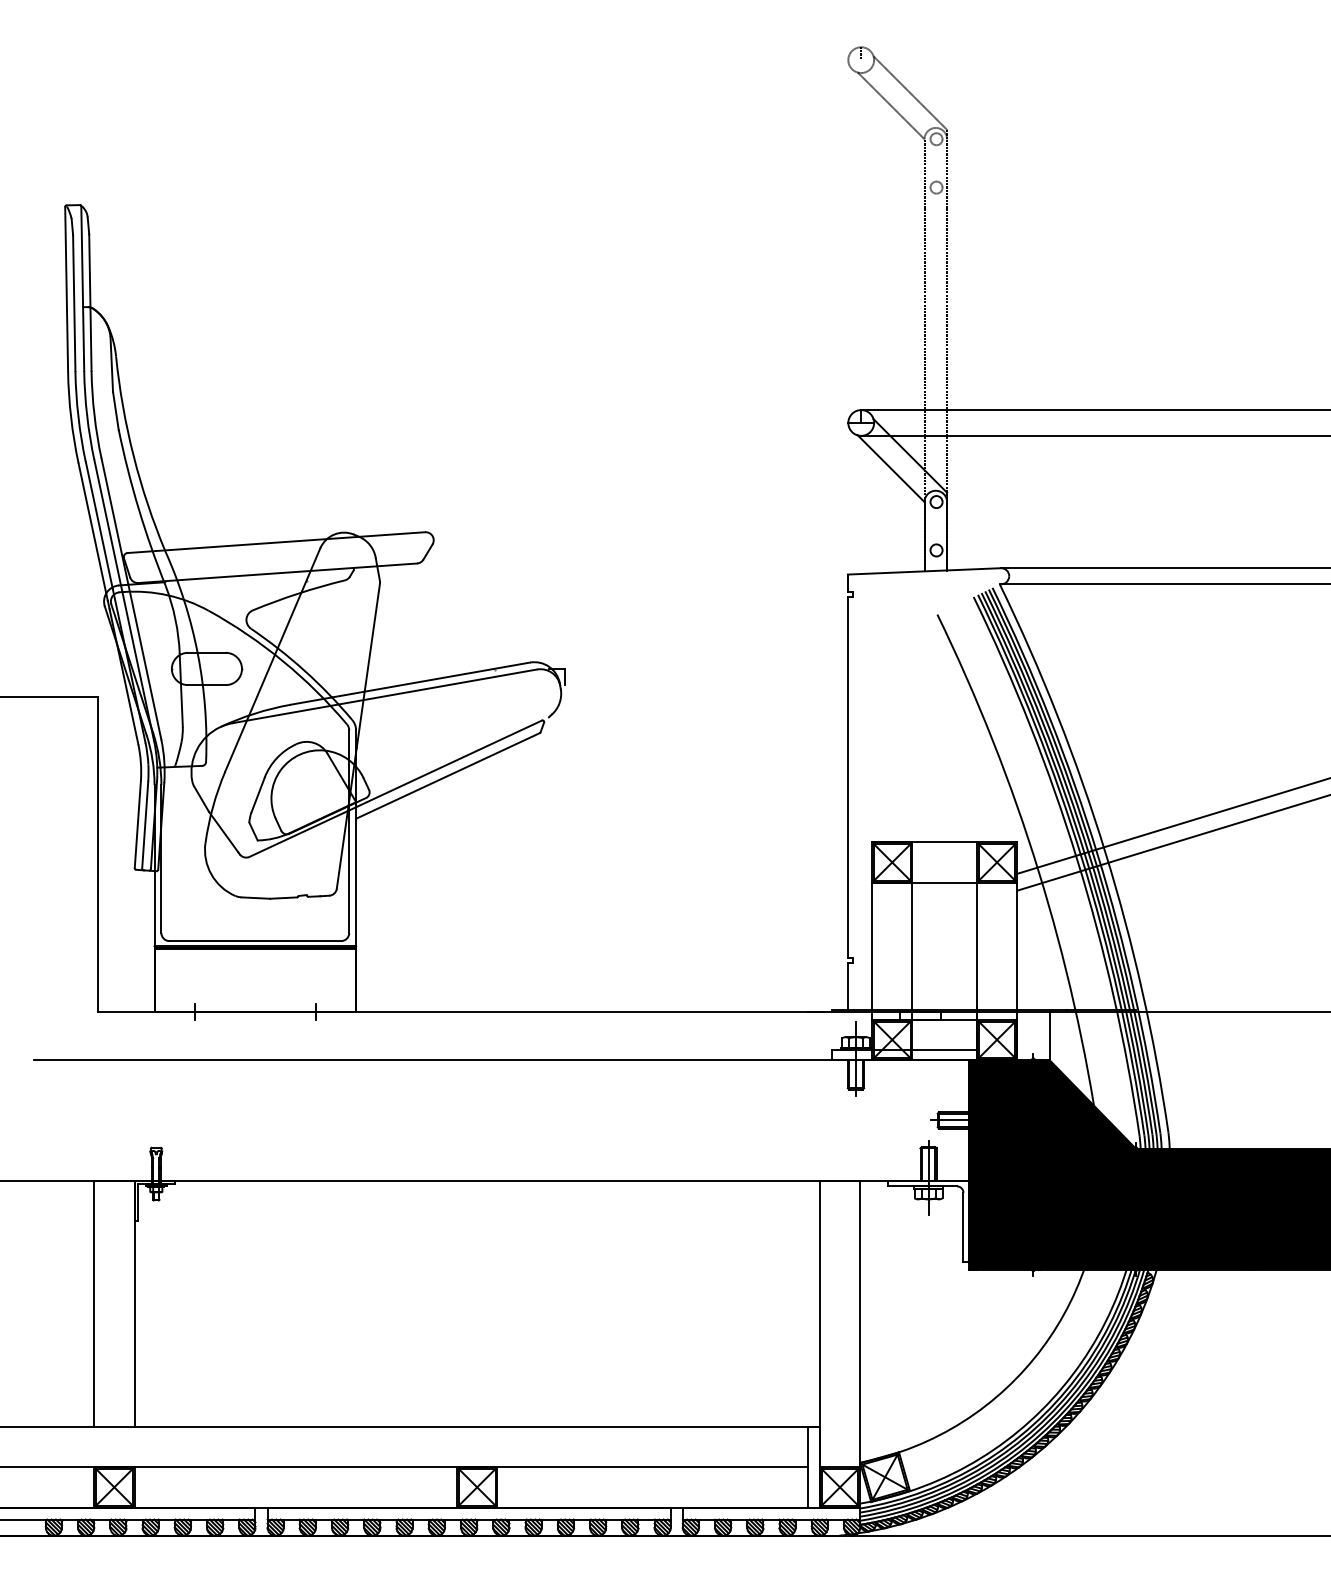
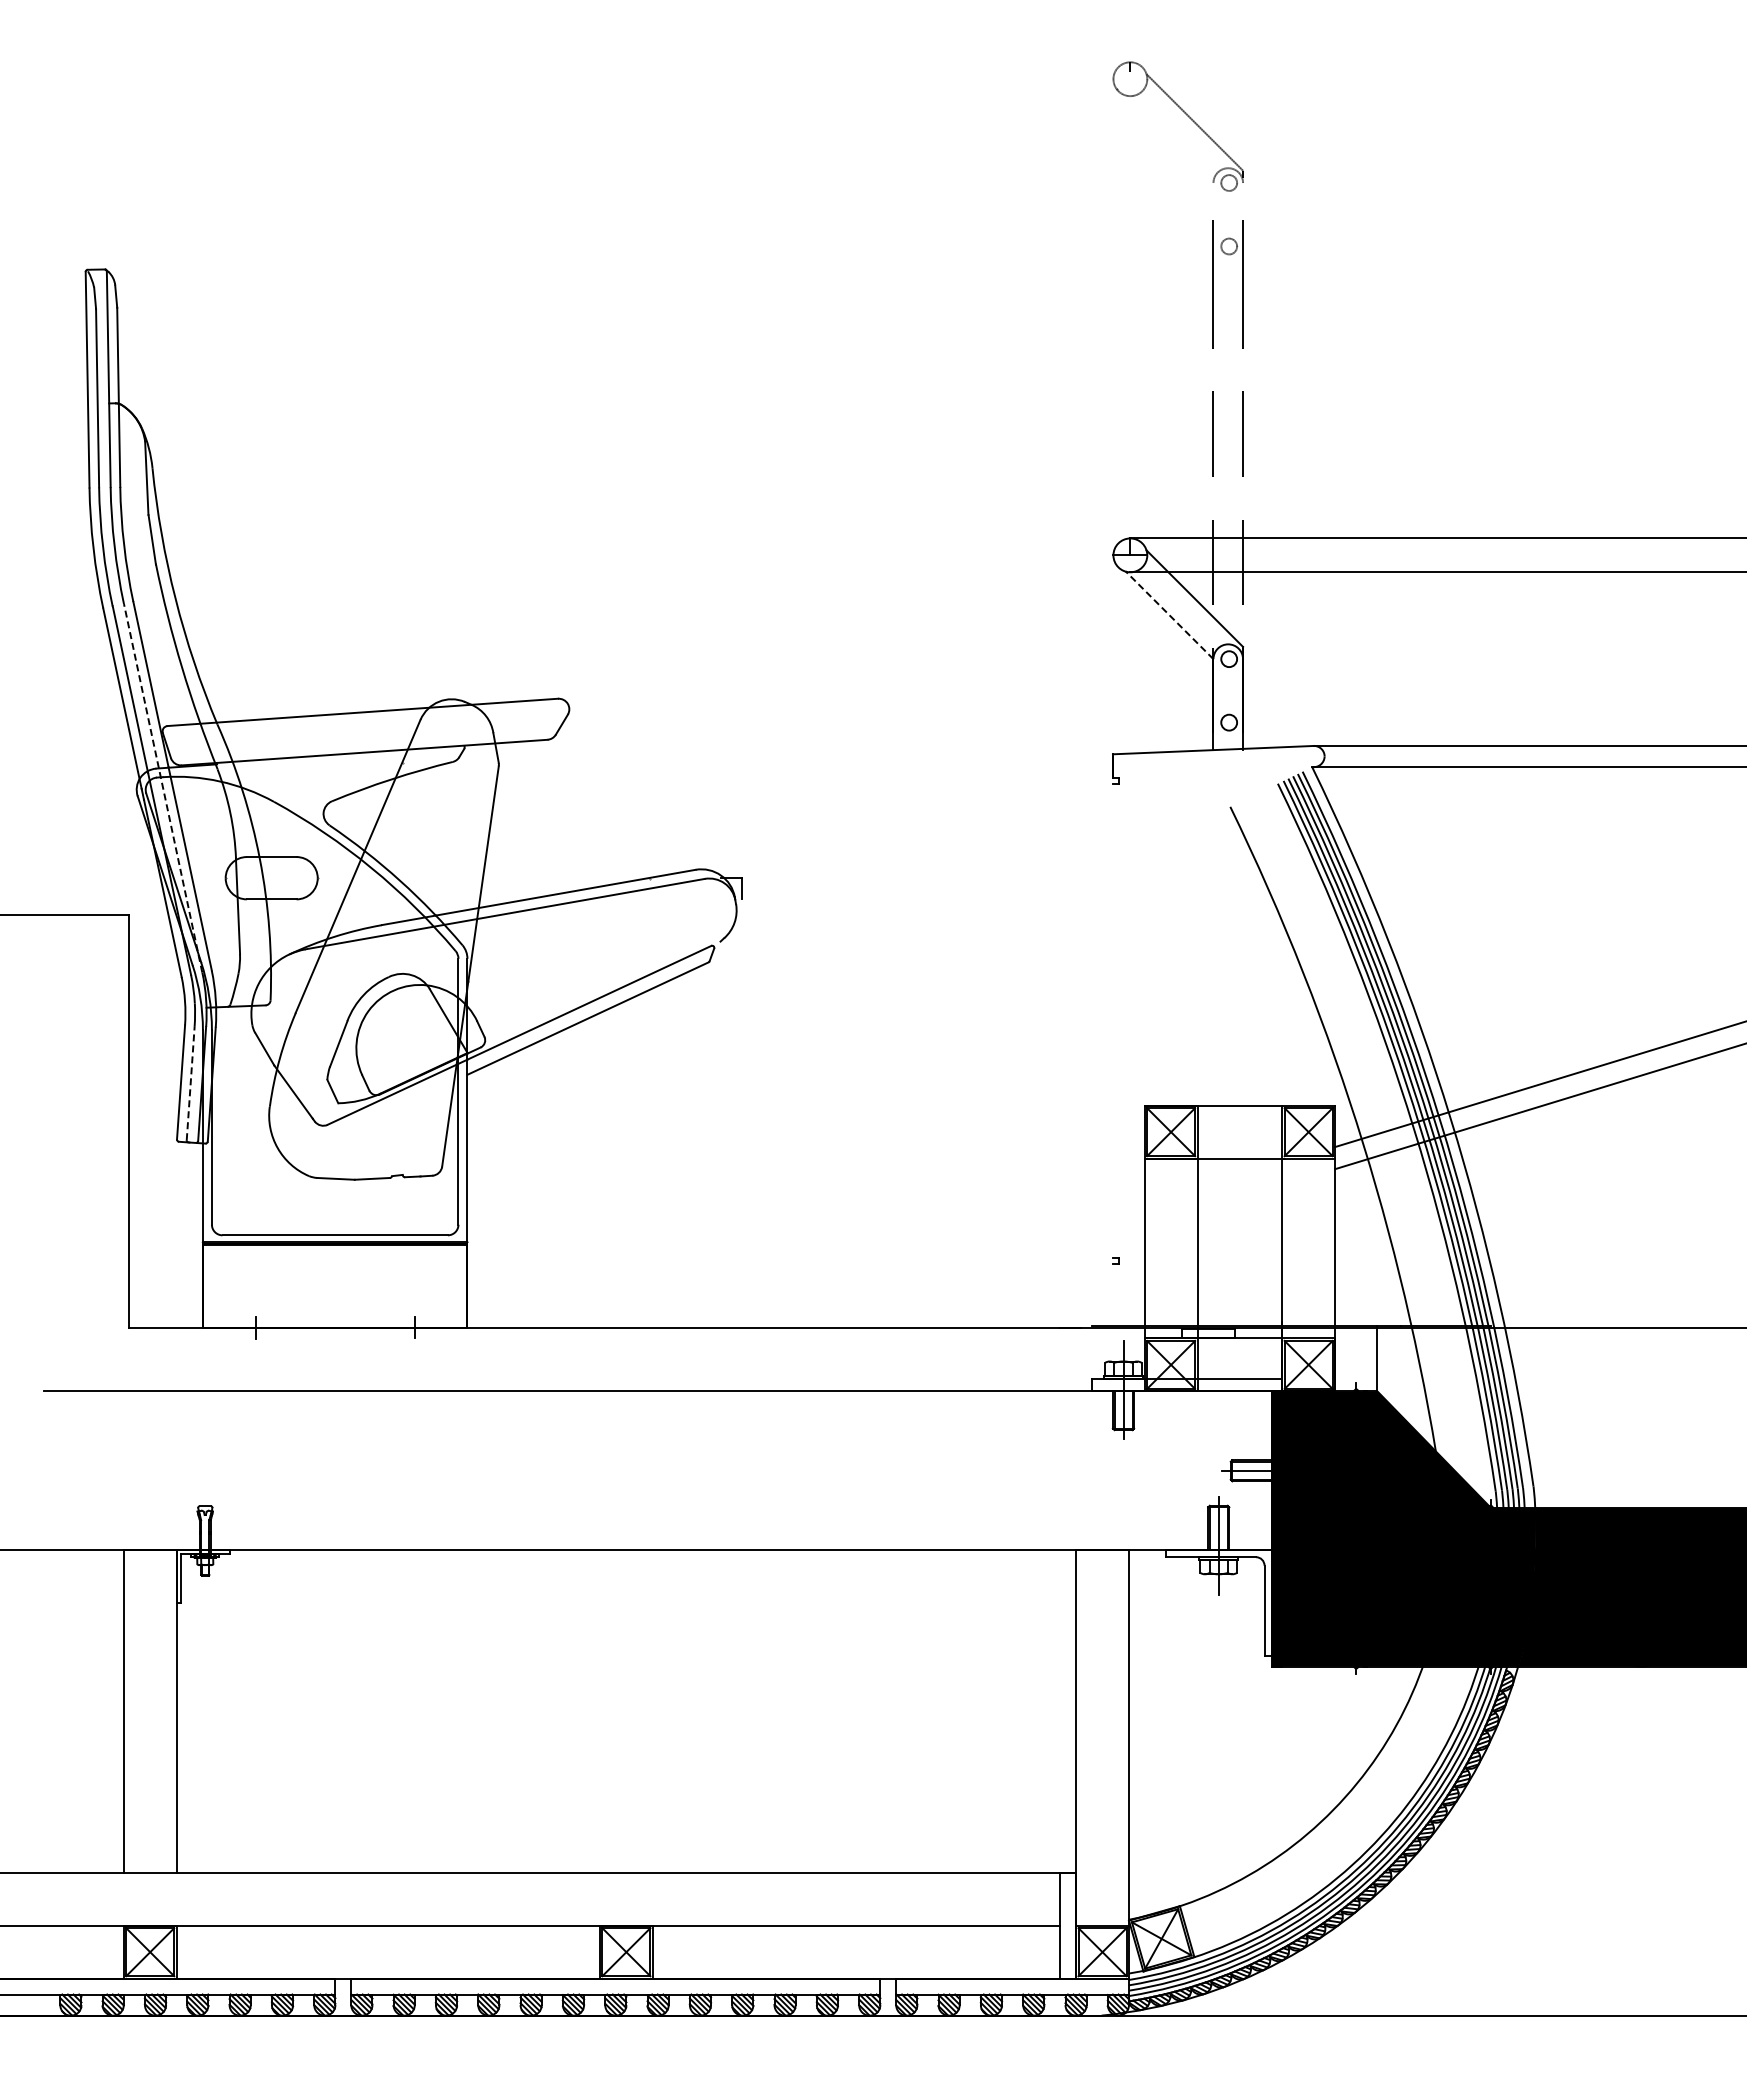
line: (891, 106) -> (1169, 139), removed
line: (891, 468) -> (1169, 614), solid -> dashed
line: (124, 599) -> (163, 787), solid -> dashed
line: (847, 778) -> (1112, 1021), removed
line: (145, 824) -> (190, 1082), solid -> dashed
line: (847, 986) -> (1112, 1295), removed

